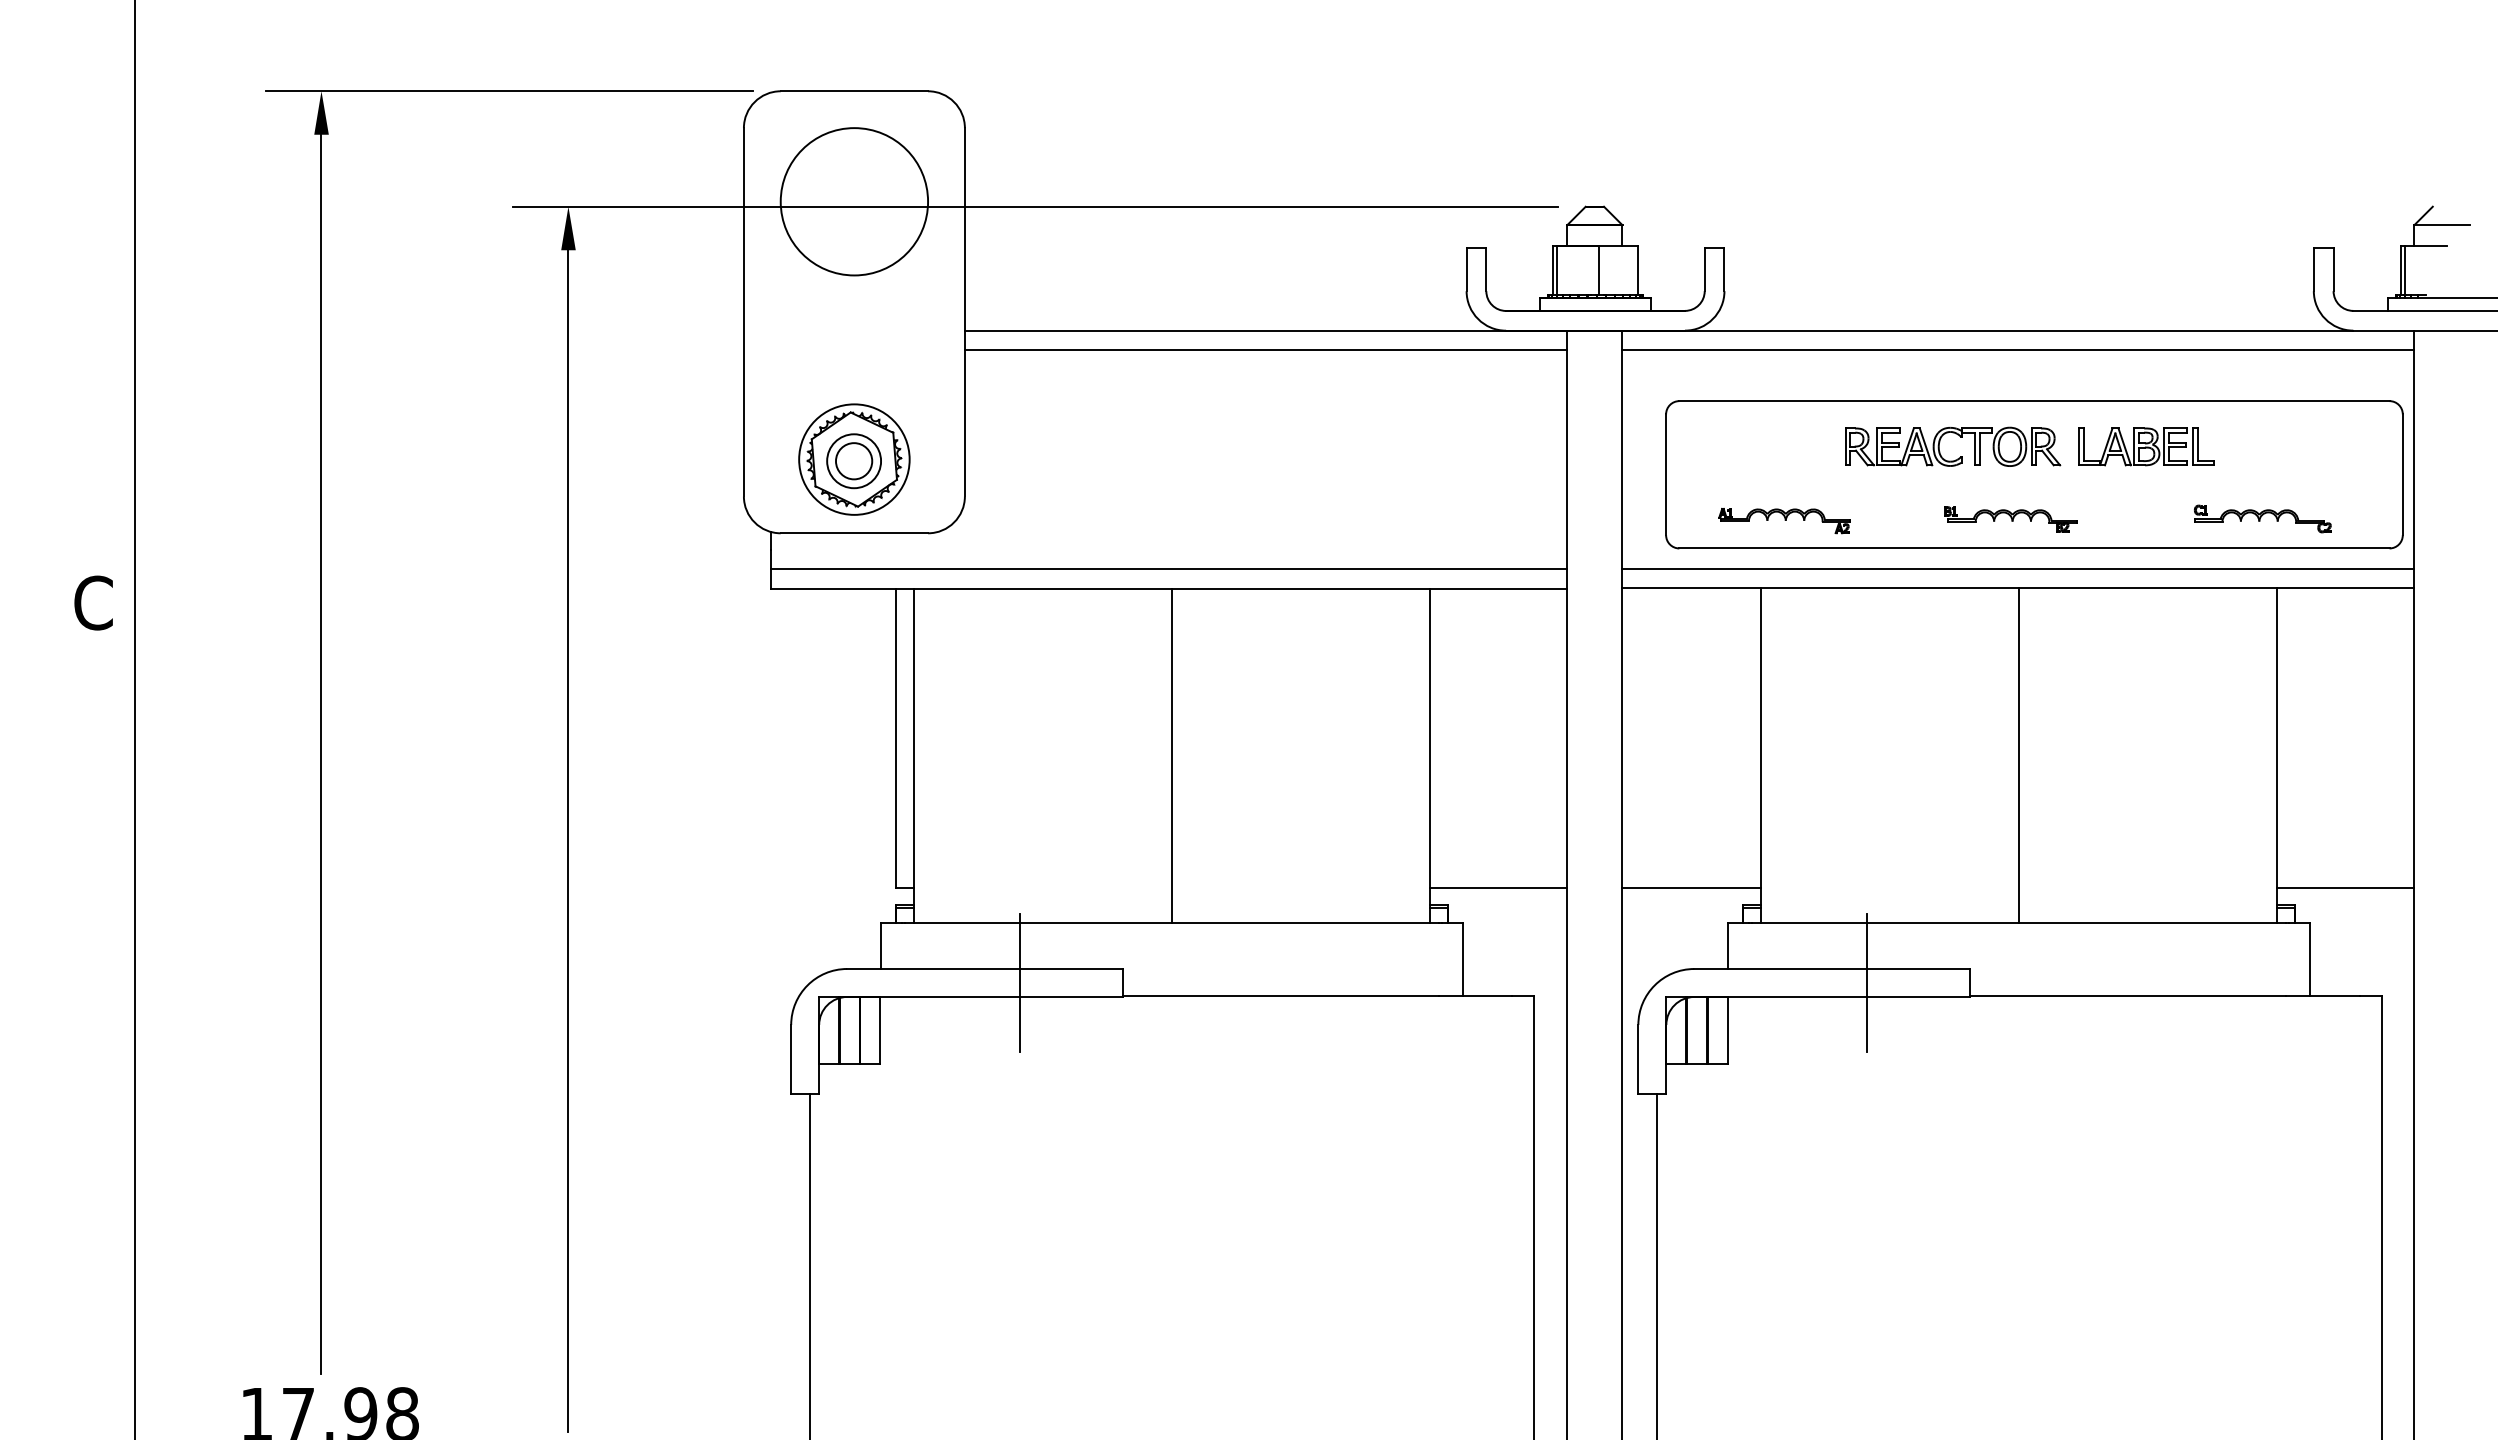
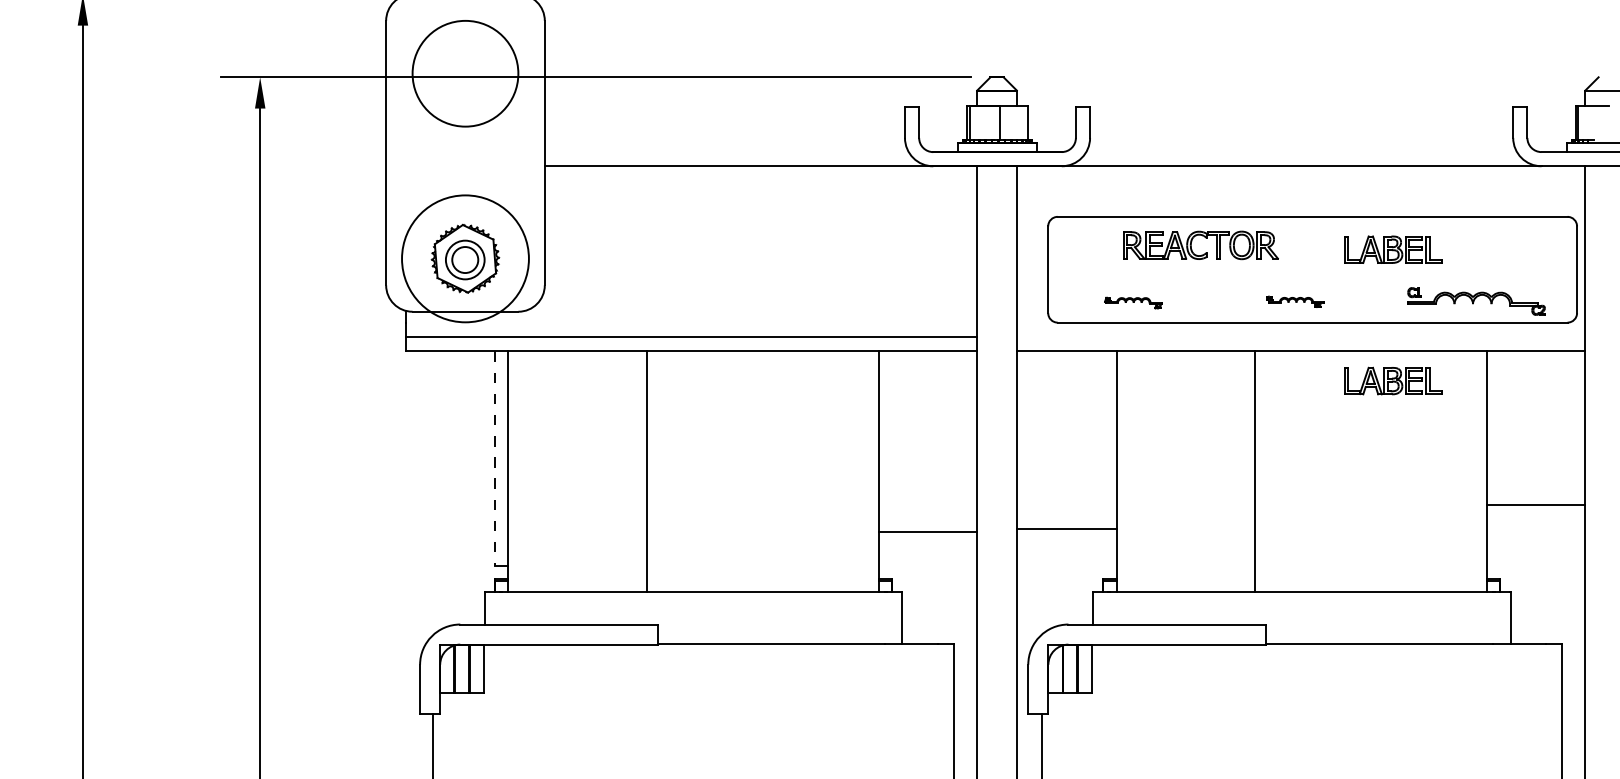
line: (1265, 350) -> (760, 180), removed
line: (2018, 350) -> (1301, 180), removed
part: (1960, 437) -> (1206, 238), moved
circle: (854, 459) -> (465, 258), size x1.6
part: (2262, 518) -> (1476, 301), size x1.4
part: (2010, 519) -> (1295, 301), size x0.6
part: (1784, 521) -> (1133, 303), size x0.6
line: (2018, 568) -> (1301, 337), removed
part: (2146, 629) -> (1393, 380), added
line: (895, 738) -> (494, 459), solid -> dashed
line: (1171, 755) -> (646, 471), moved
line: (2019, 755) -> (1255, 471), moved
line: (1498, 887) -> (927, 531), moved
line: (1691, 887) -> (1066, 528), moved
line: (2345, 887) -> (1535, 505), moved
line: (1019, 982) -> (584, 634), removed
line: (1866, 982) -> (1192, 634), removed

